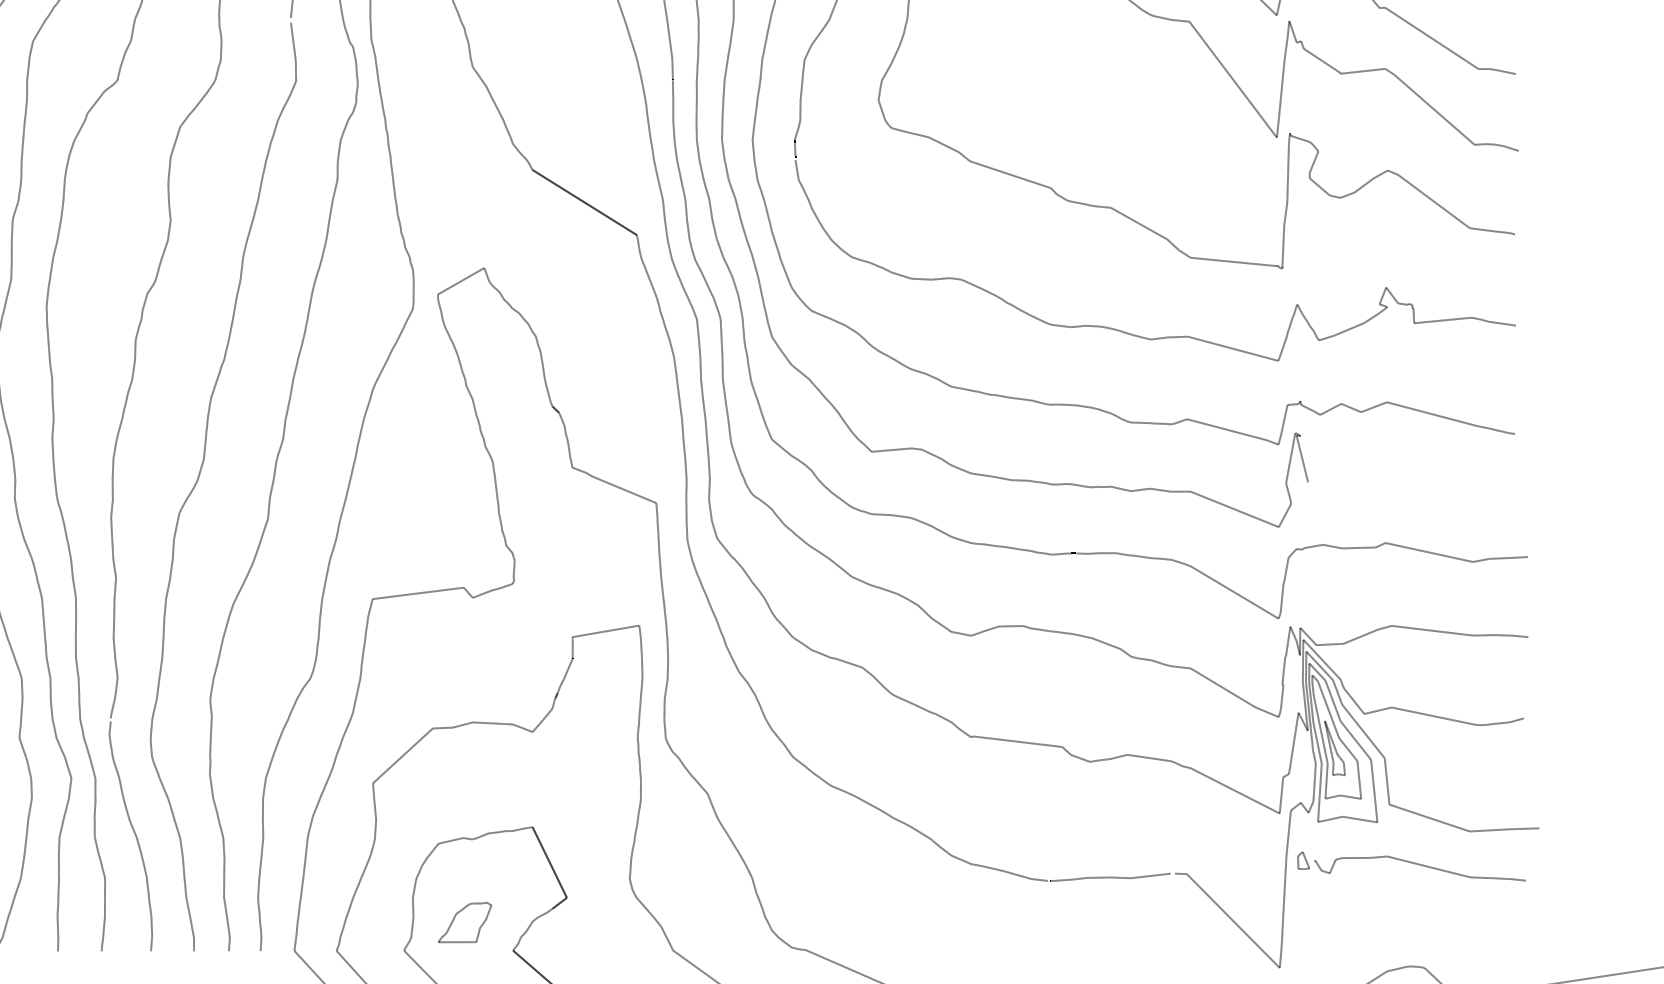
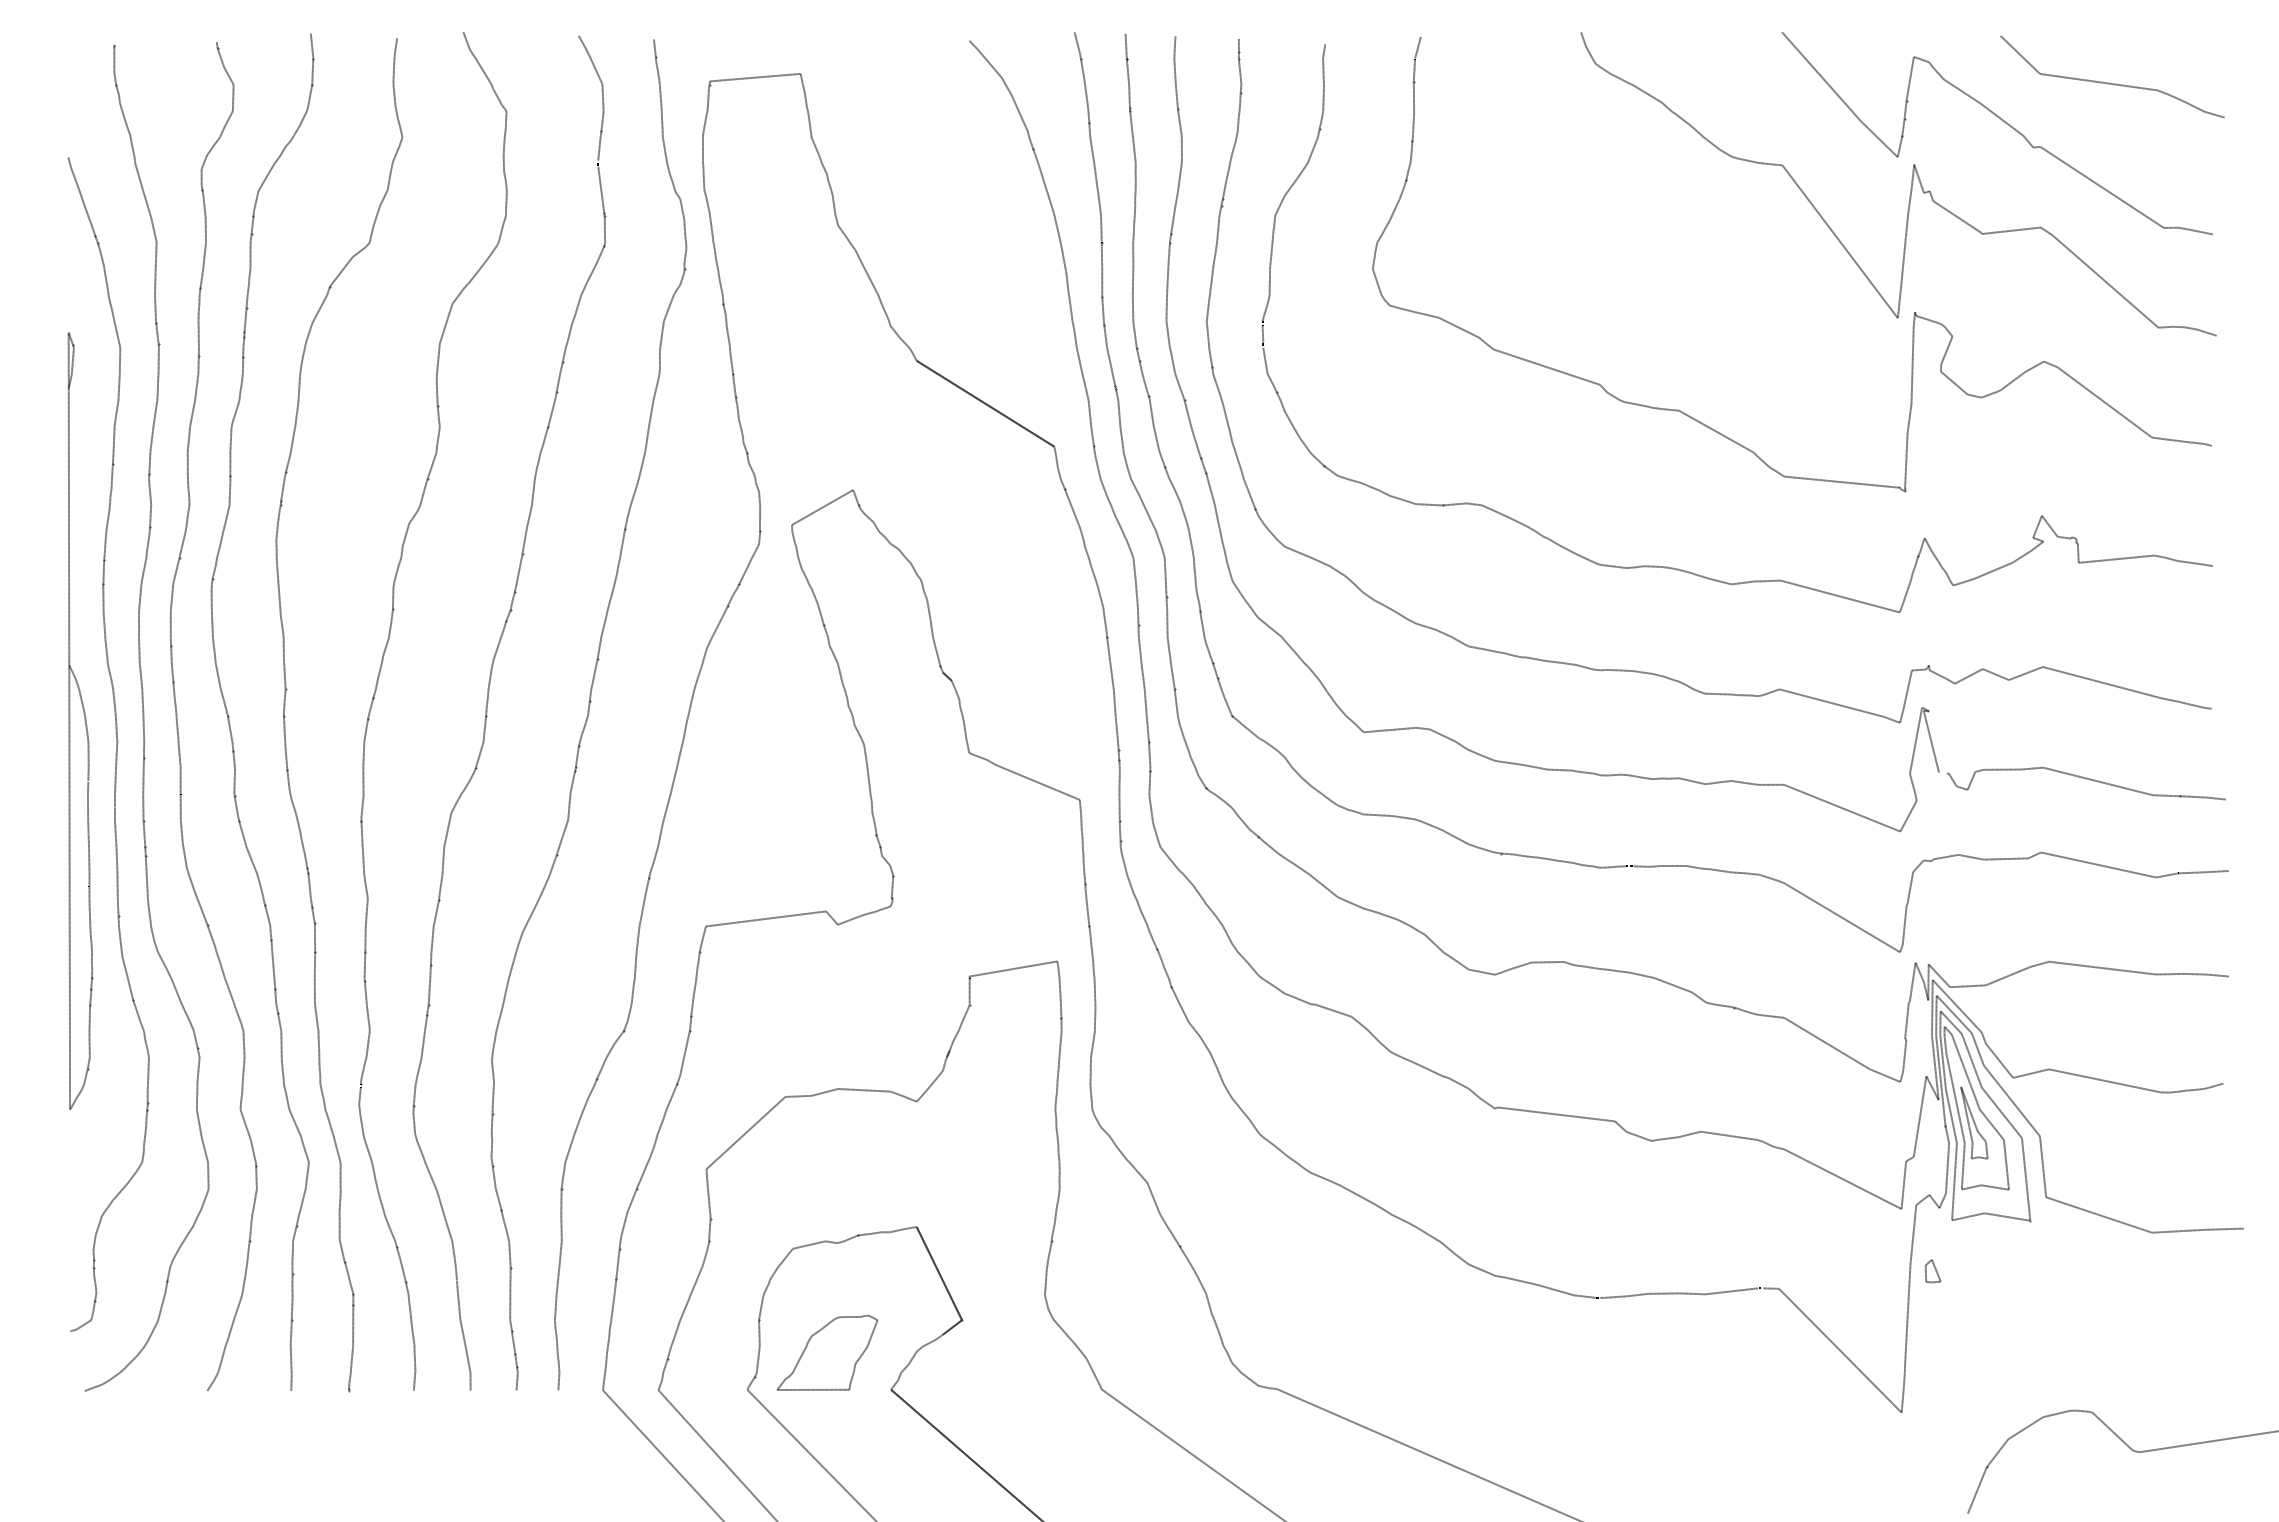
curve: (1420, 865) -> (2086, 779), moved
part: (464, 922) -> (827, 1352), size x1.43

